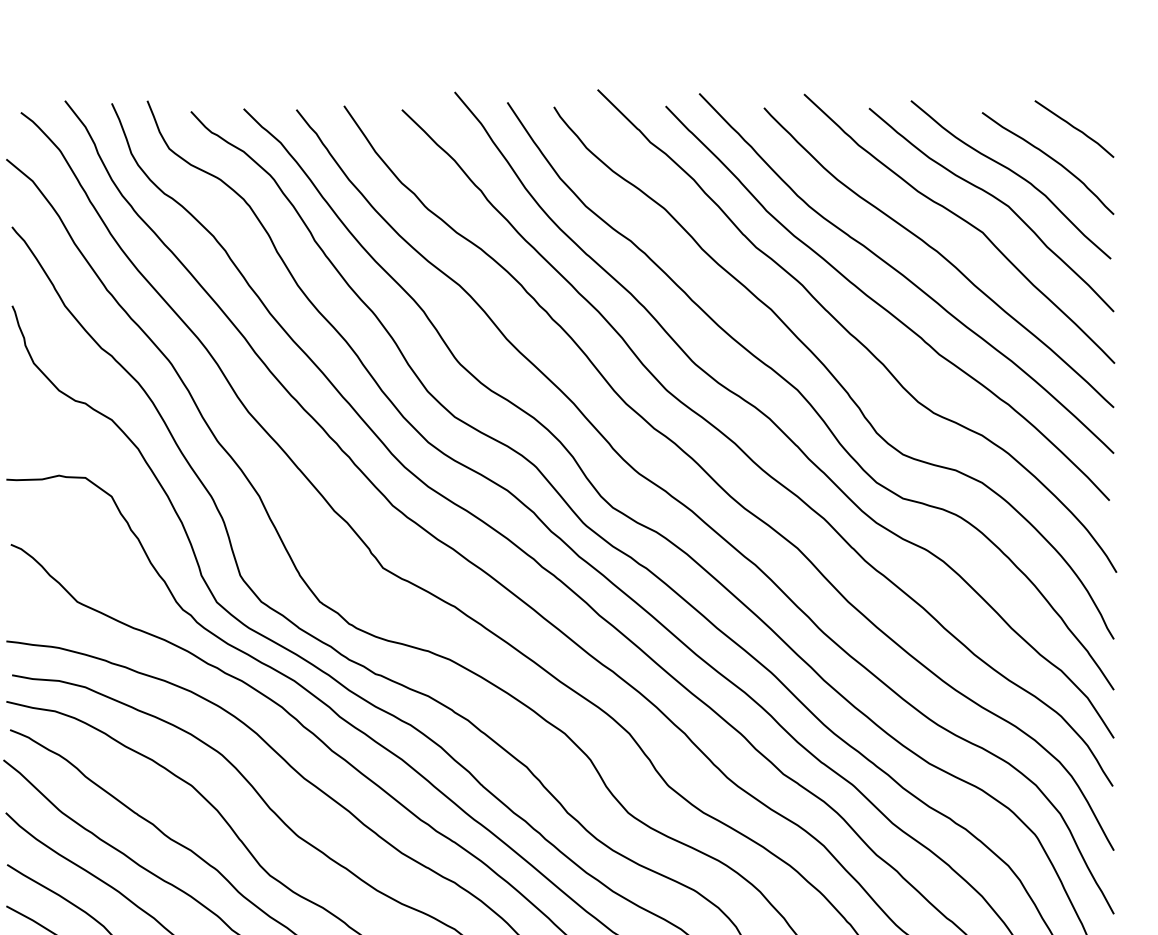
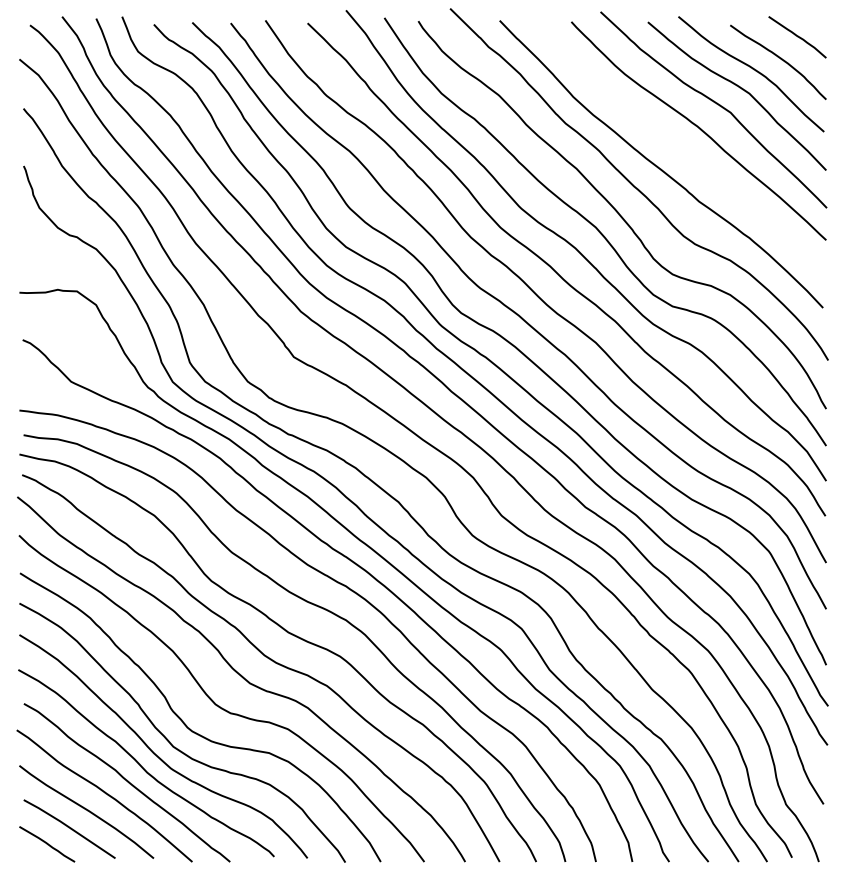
curve: (904, 274) -> (673, 143), removed

